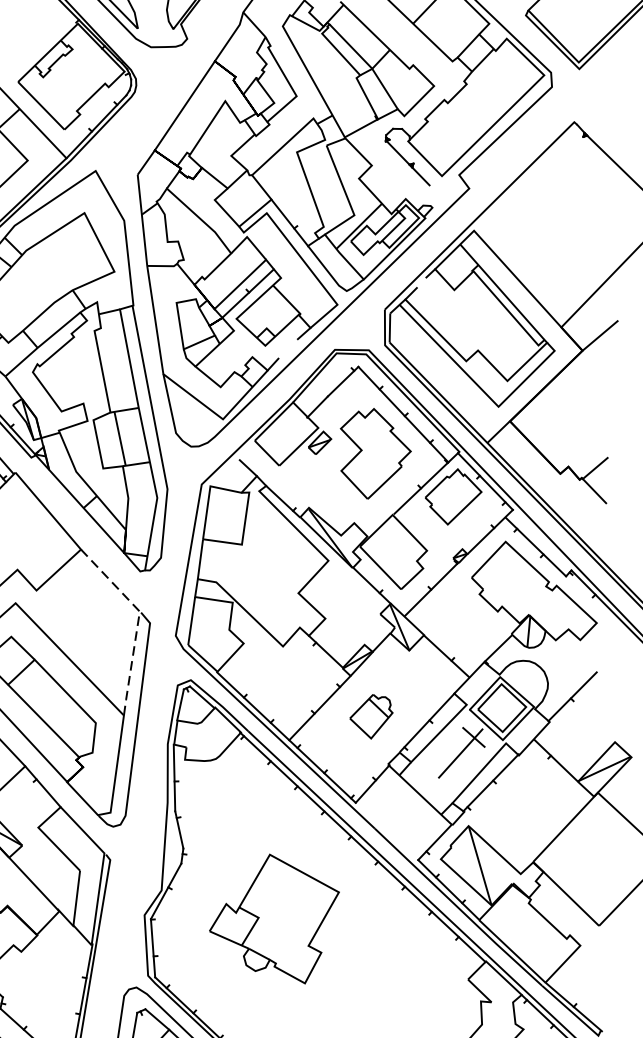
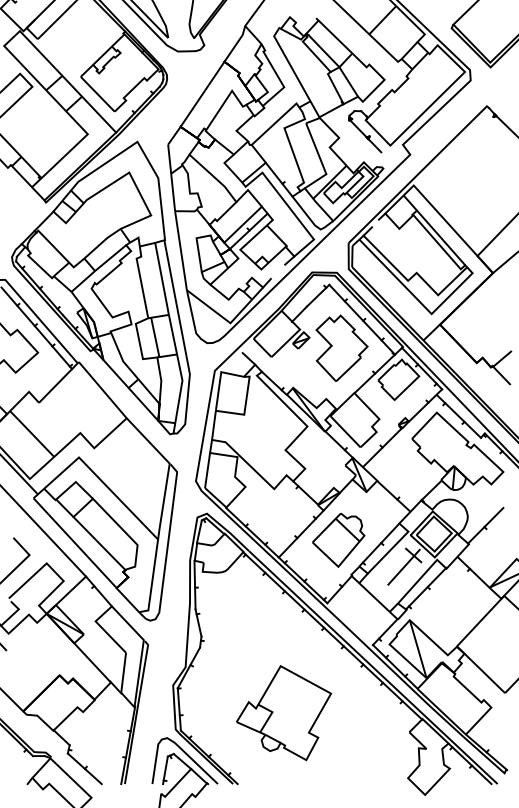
line: (138, 622) -> (168, 471), dashed -> solid
part: (370, 716) -> (338, 540), size x1.67
part: (275, 919) -> (284, 713), moved

